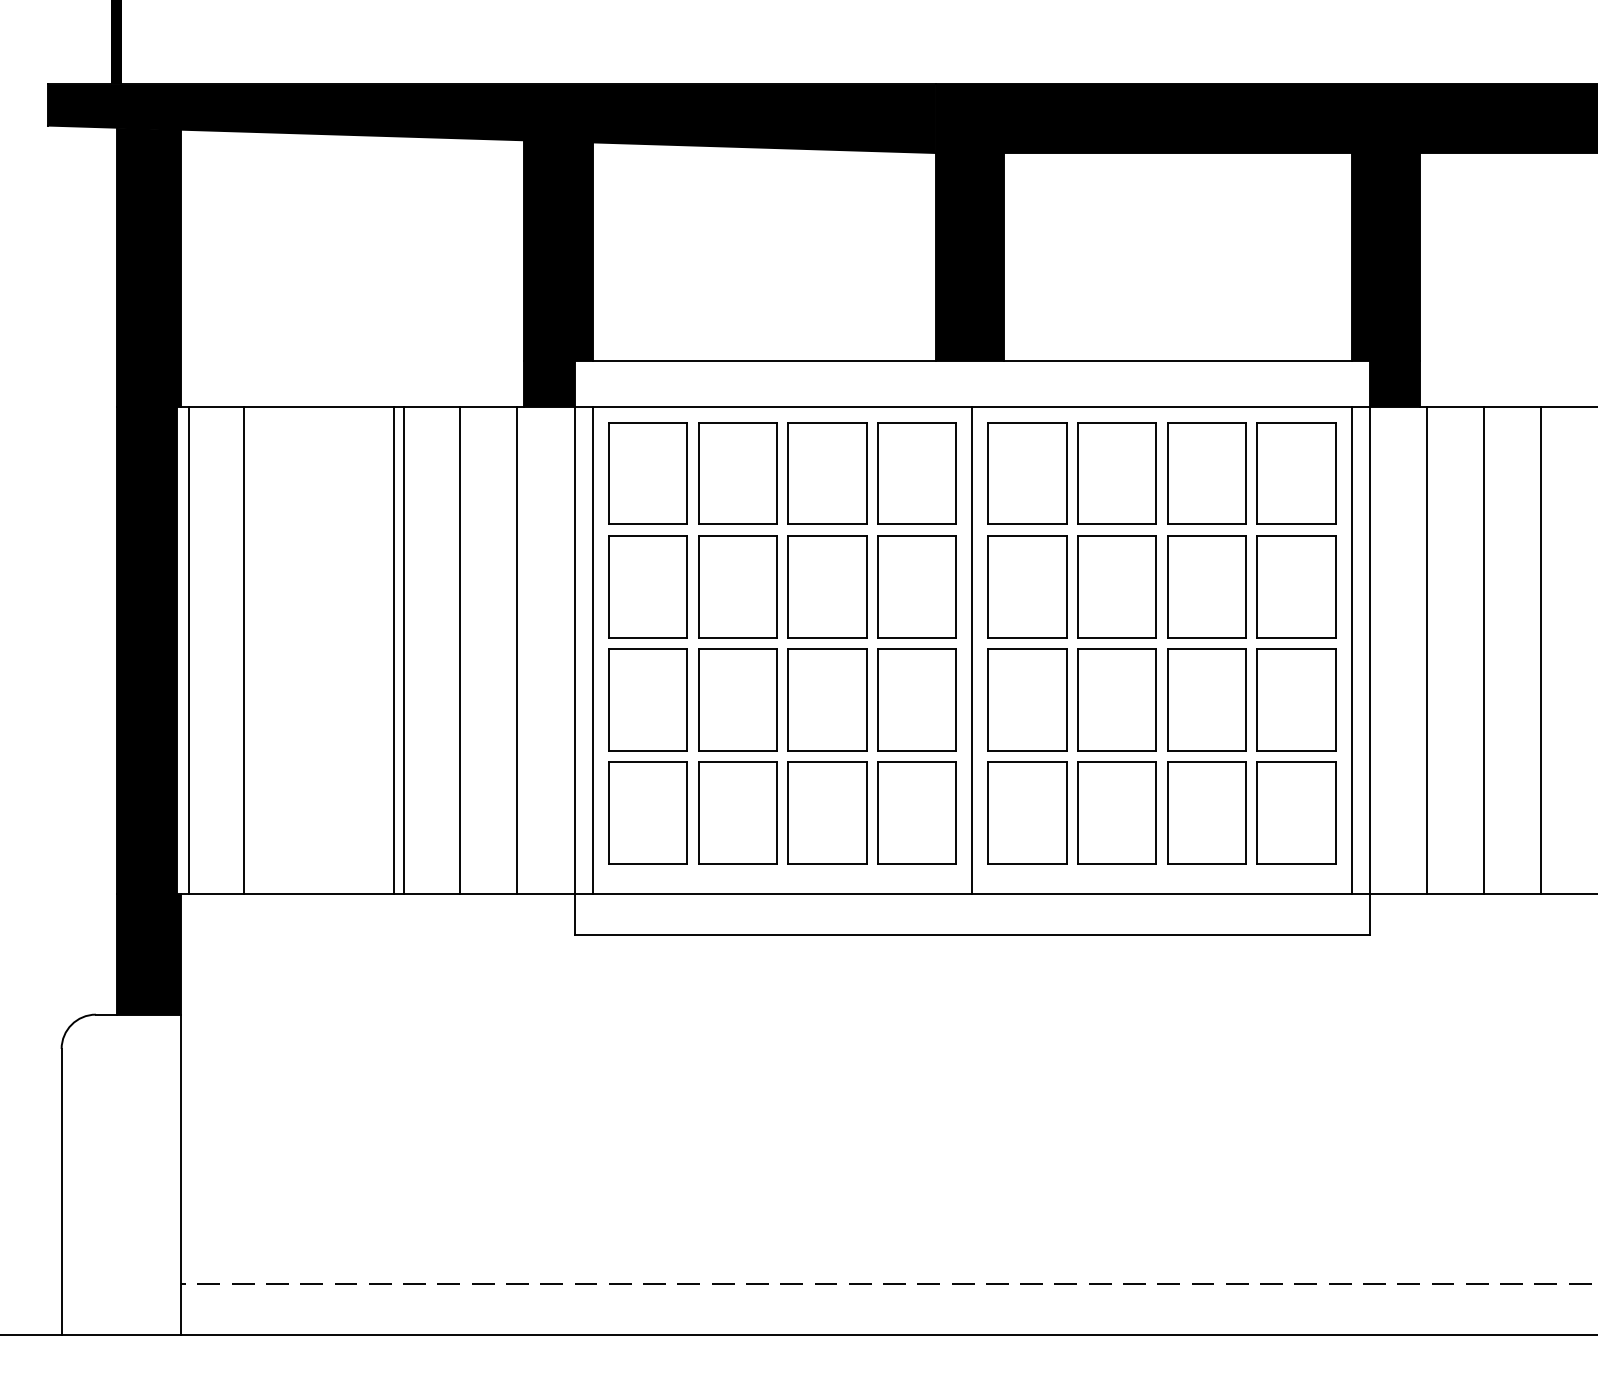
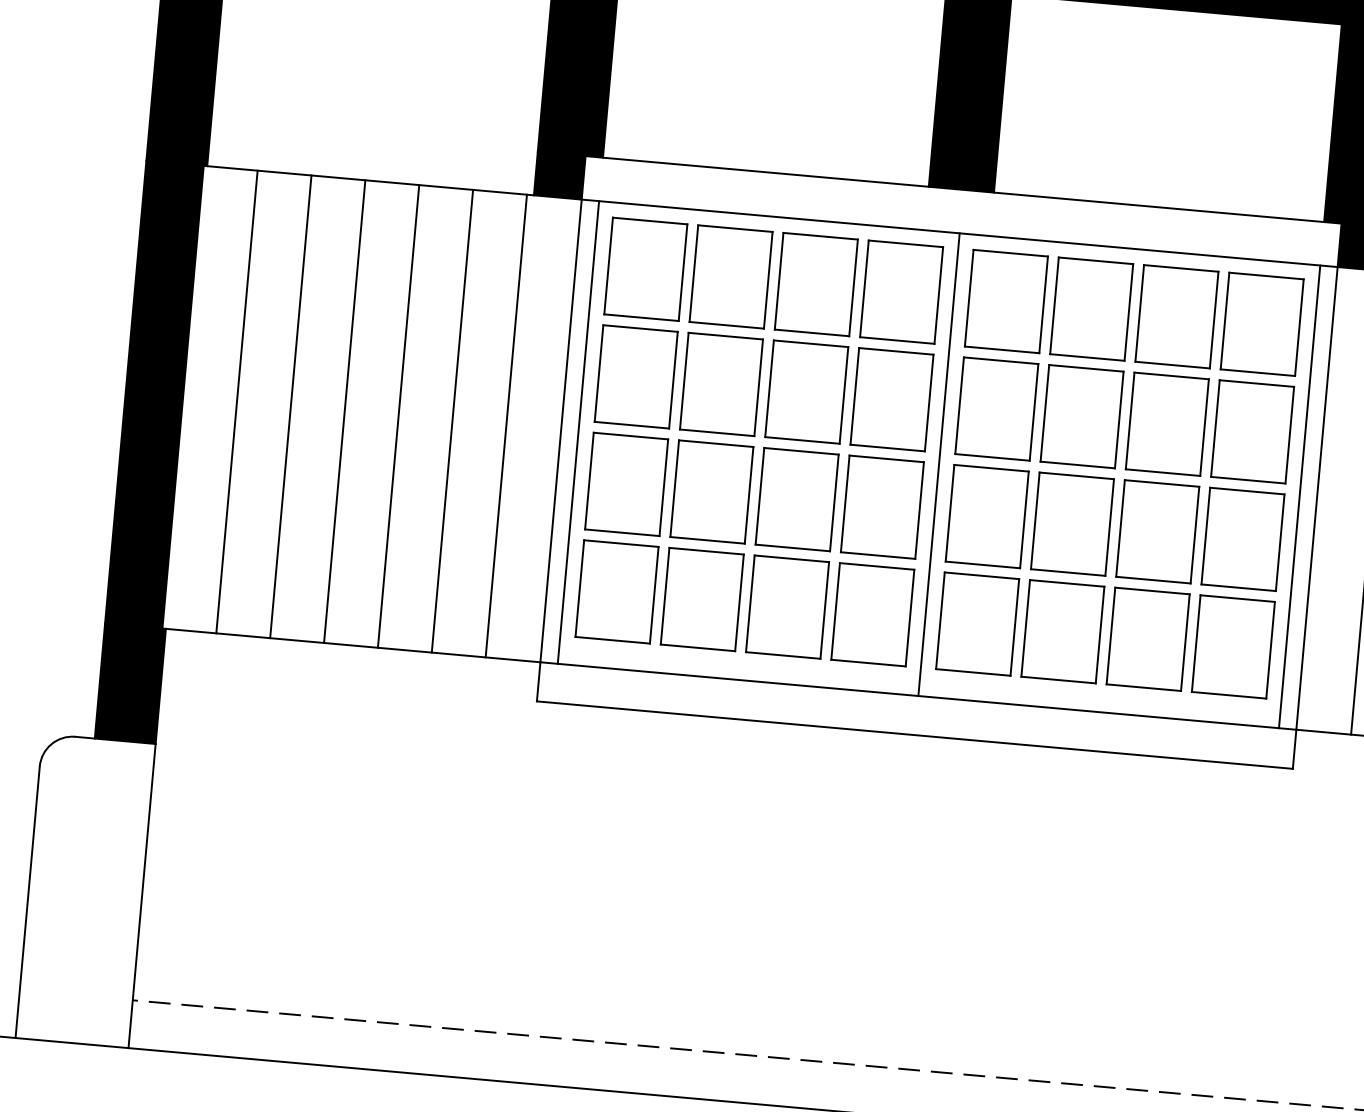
line: (188, 649) -> (237, 401), moved
line: (244, 649) -> (291, 406), moved
line: (393, 649) -> (344, 411), moved

